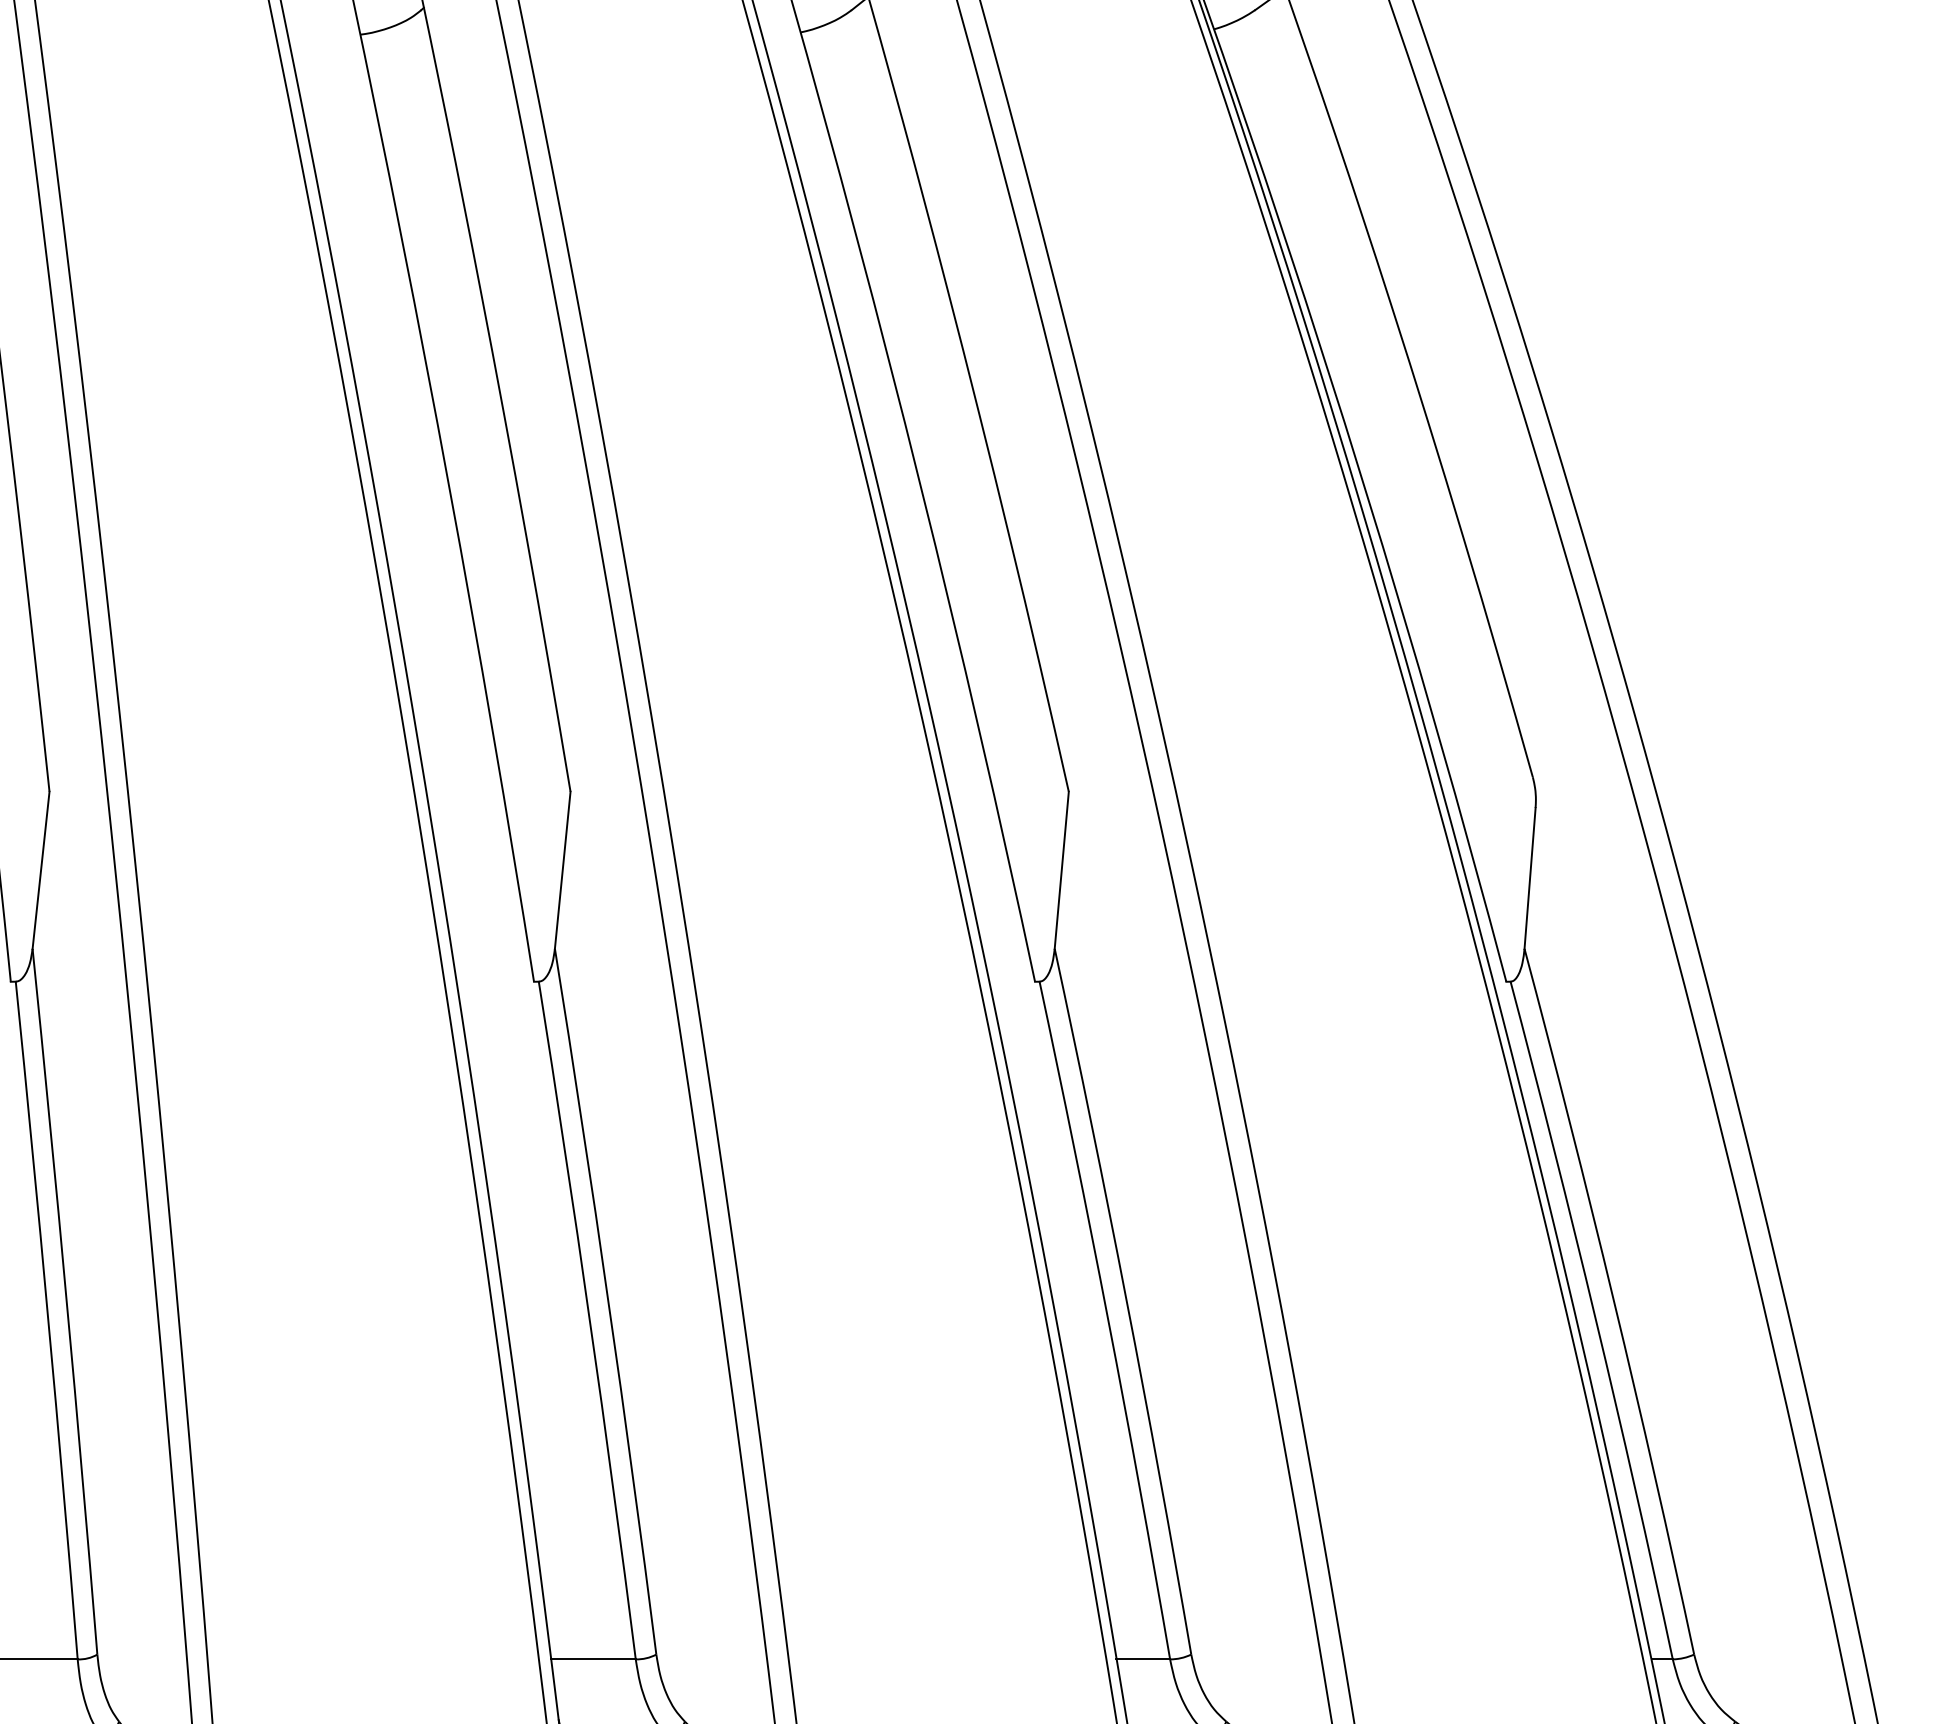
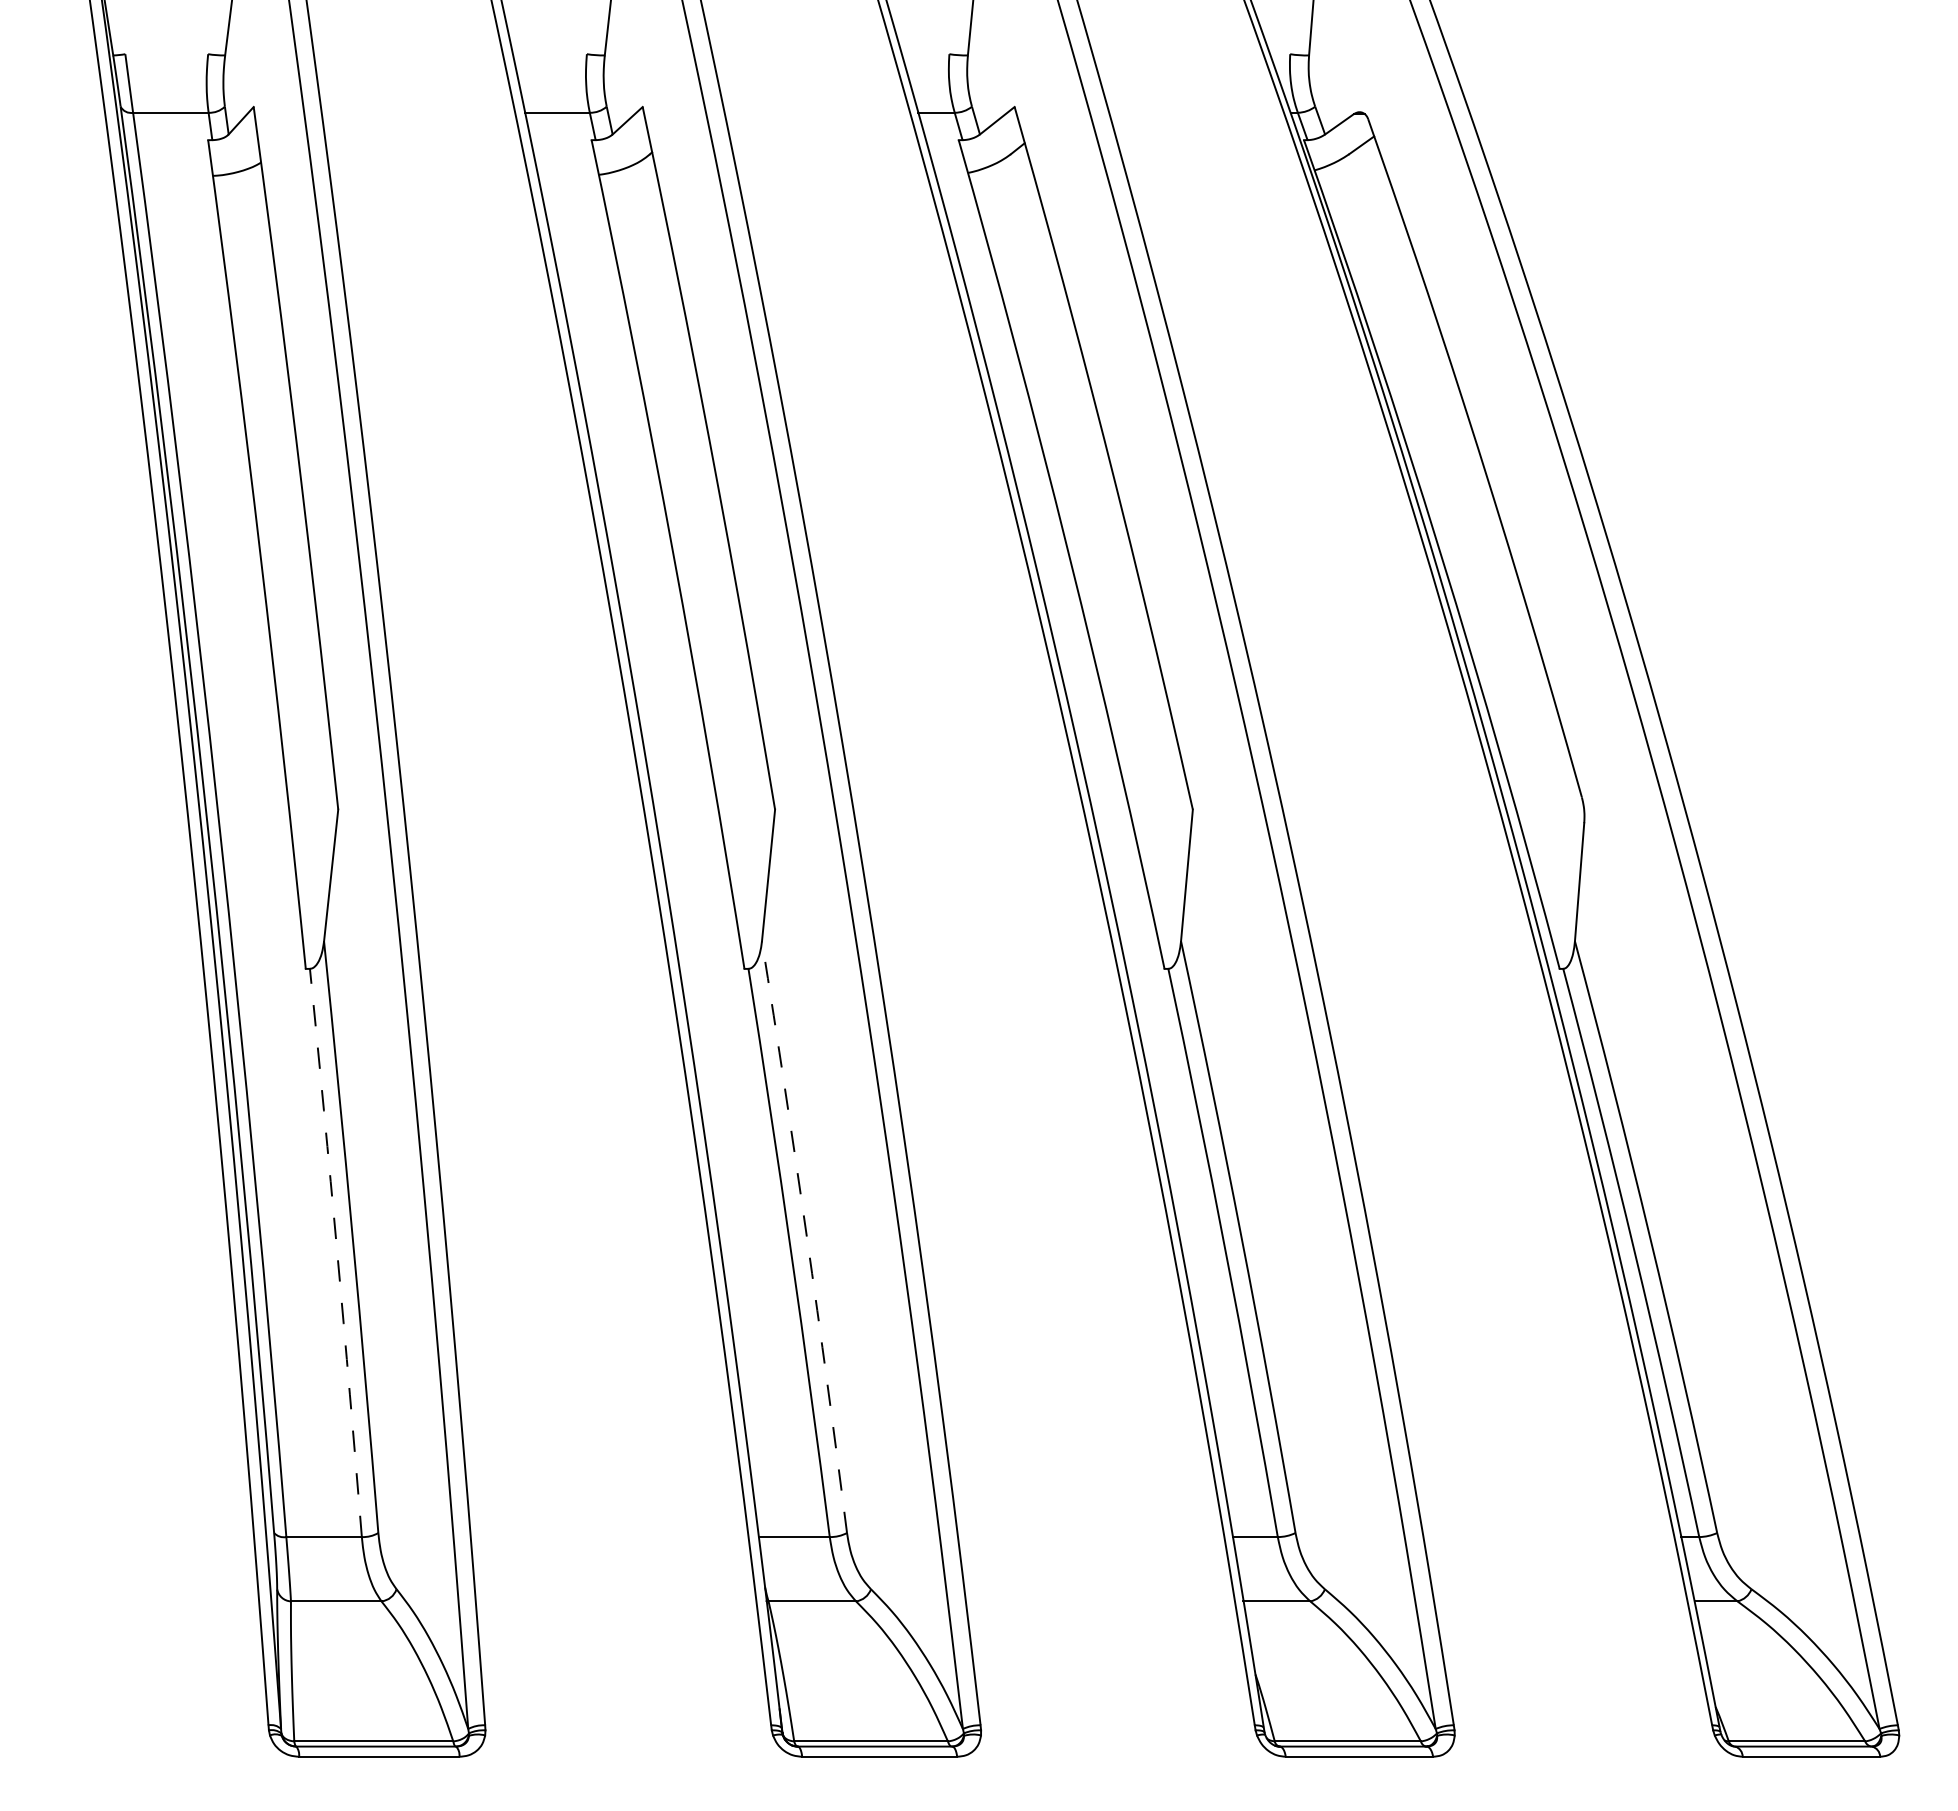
arc: (607, 1300) -> (806, 1236), solid -> dashed
arc: (48, 1319) -> (337, 1252), solid -> dashed

